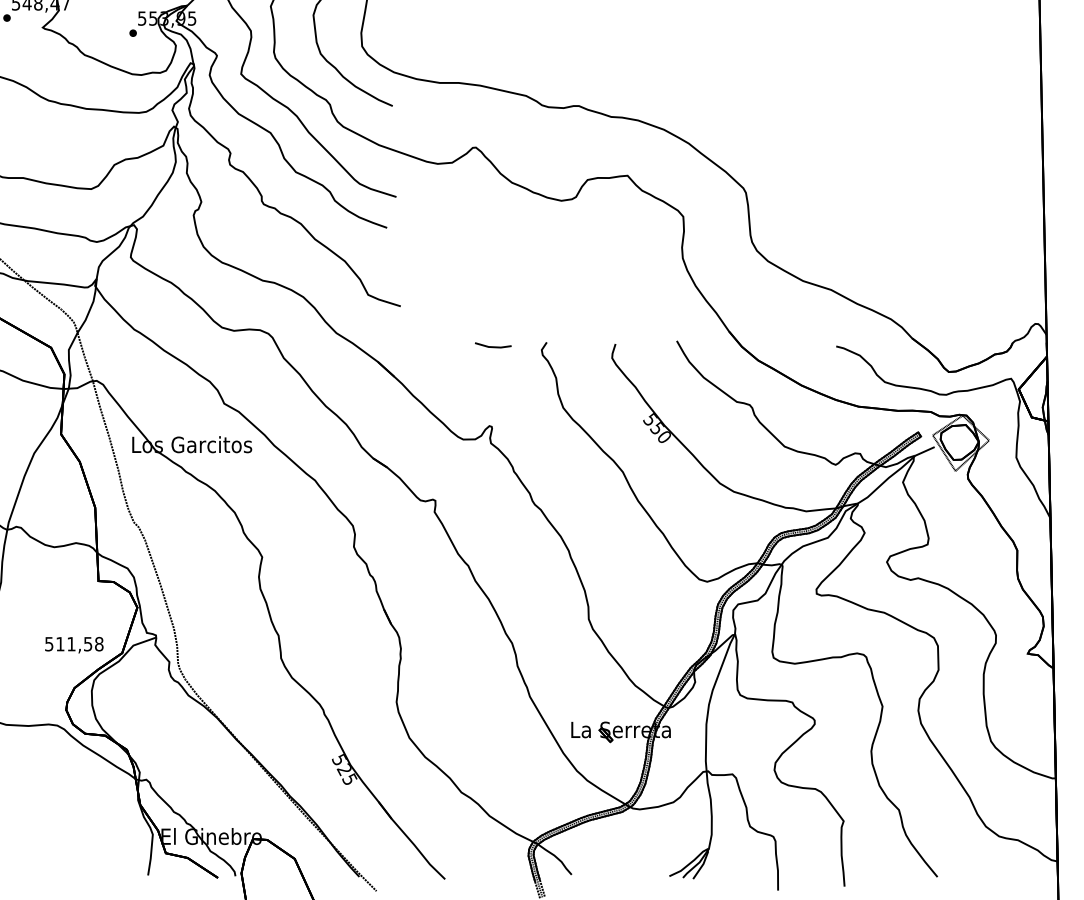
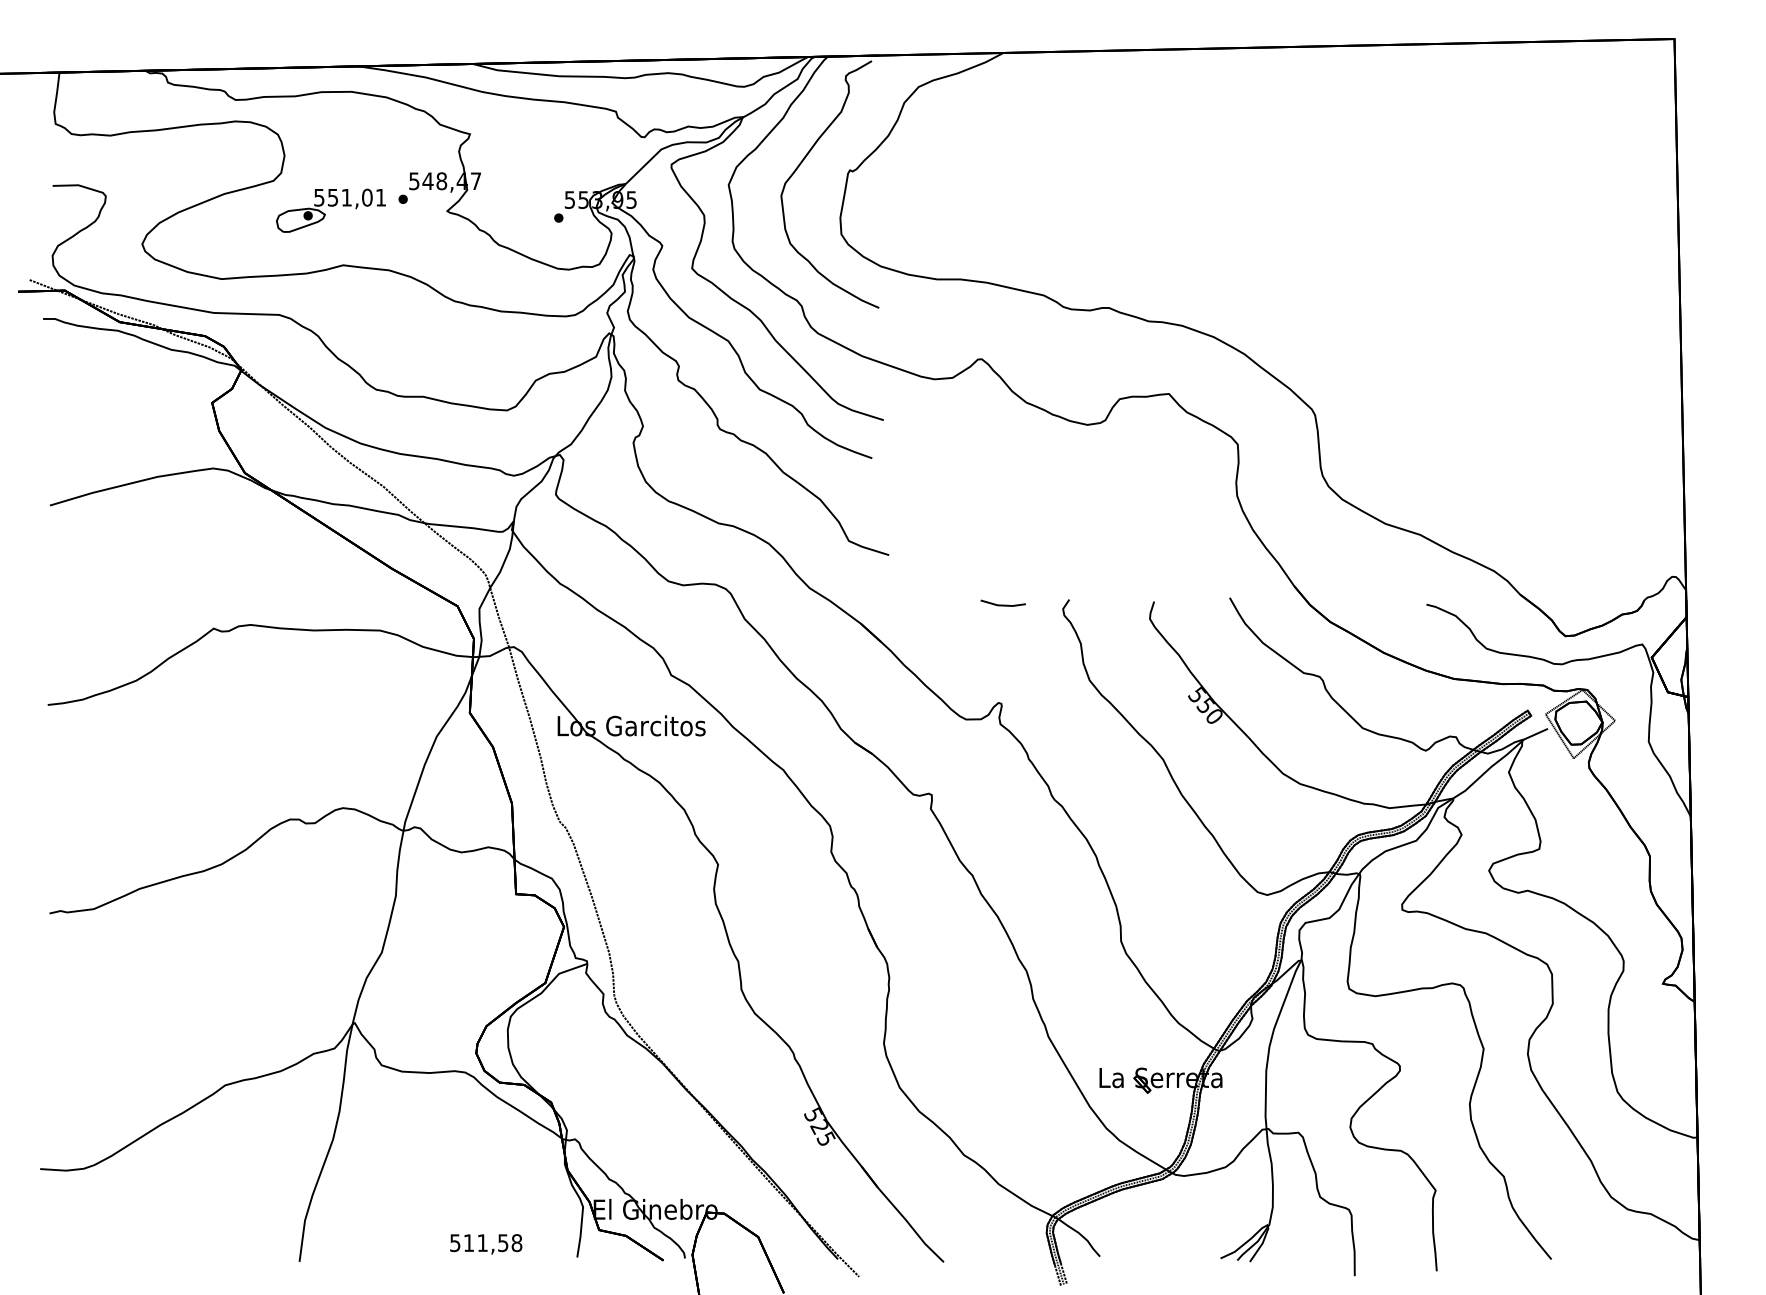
text: (74, 645) -> (486, 1244), moved

